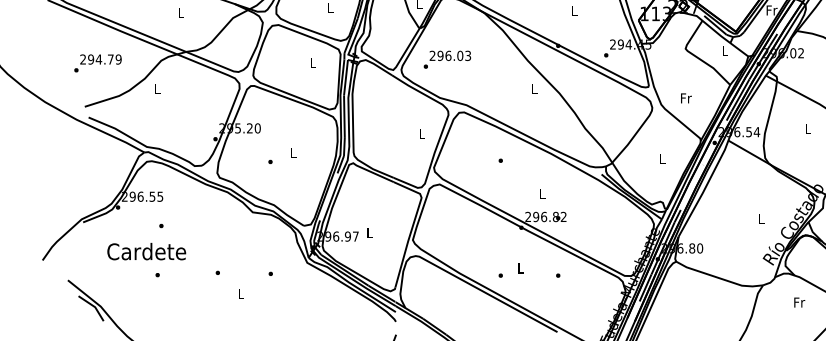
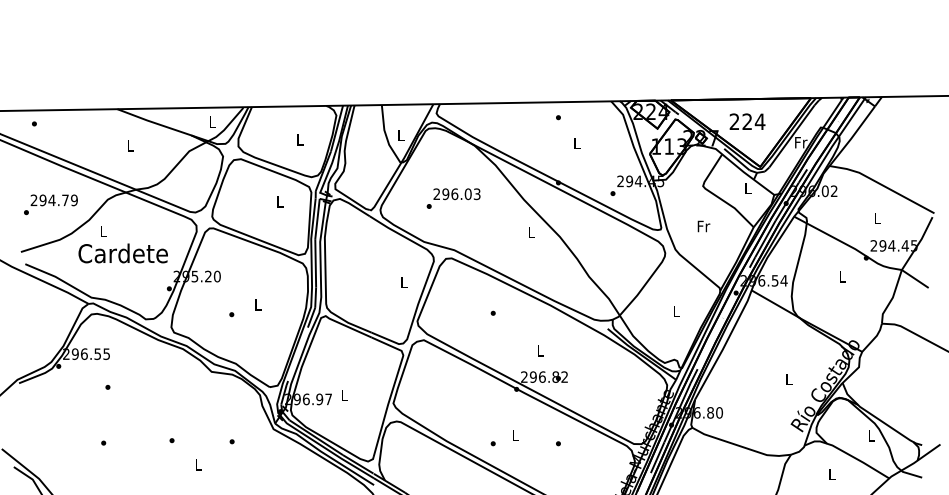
text: (447, 59) -> (453, 198), moved
text: (97, 63) -> (50, 204), moved
text: (685, 98) -> (703, 226), moved
text: (146, 251) -> (122, 253), moved
text: (799, 301) -> (832, 473), Fr -> L

